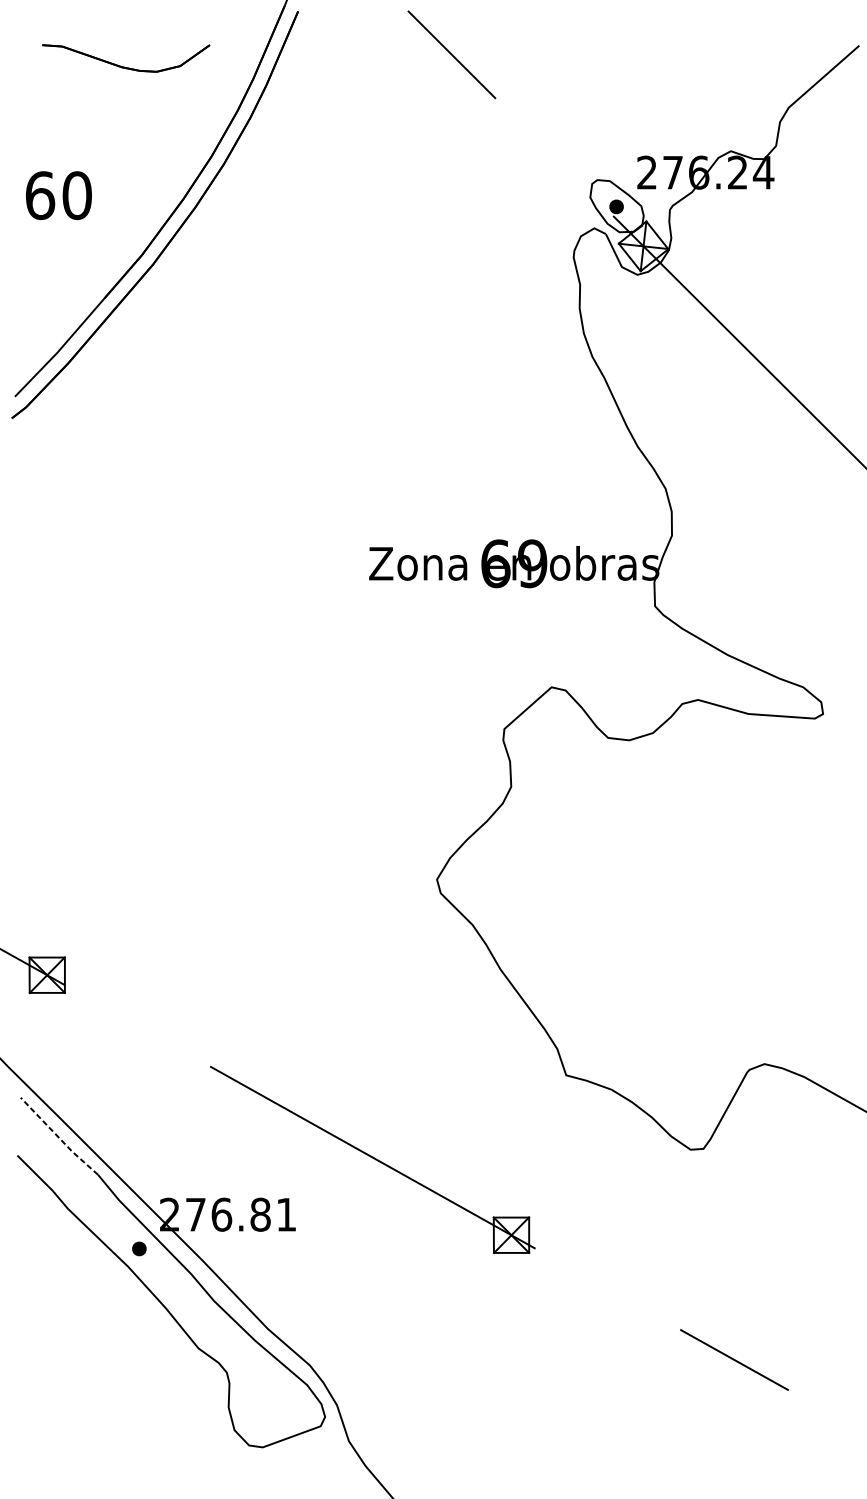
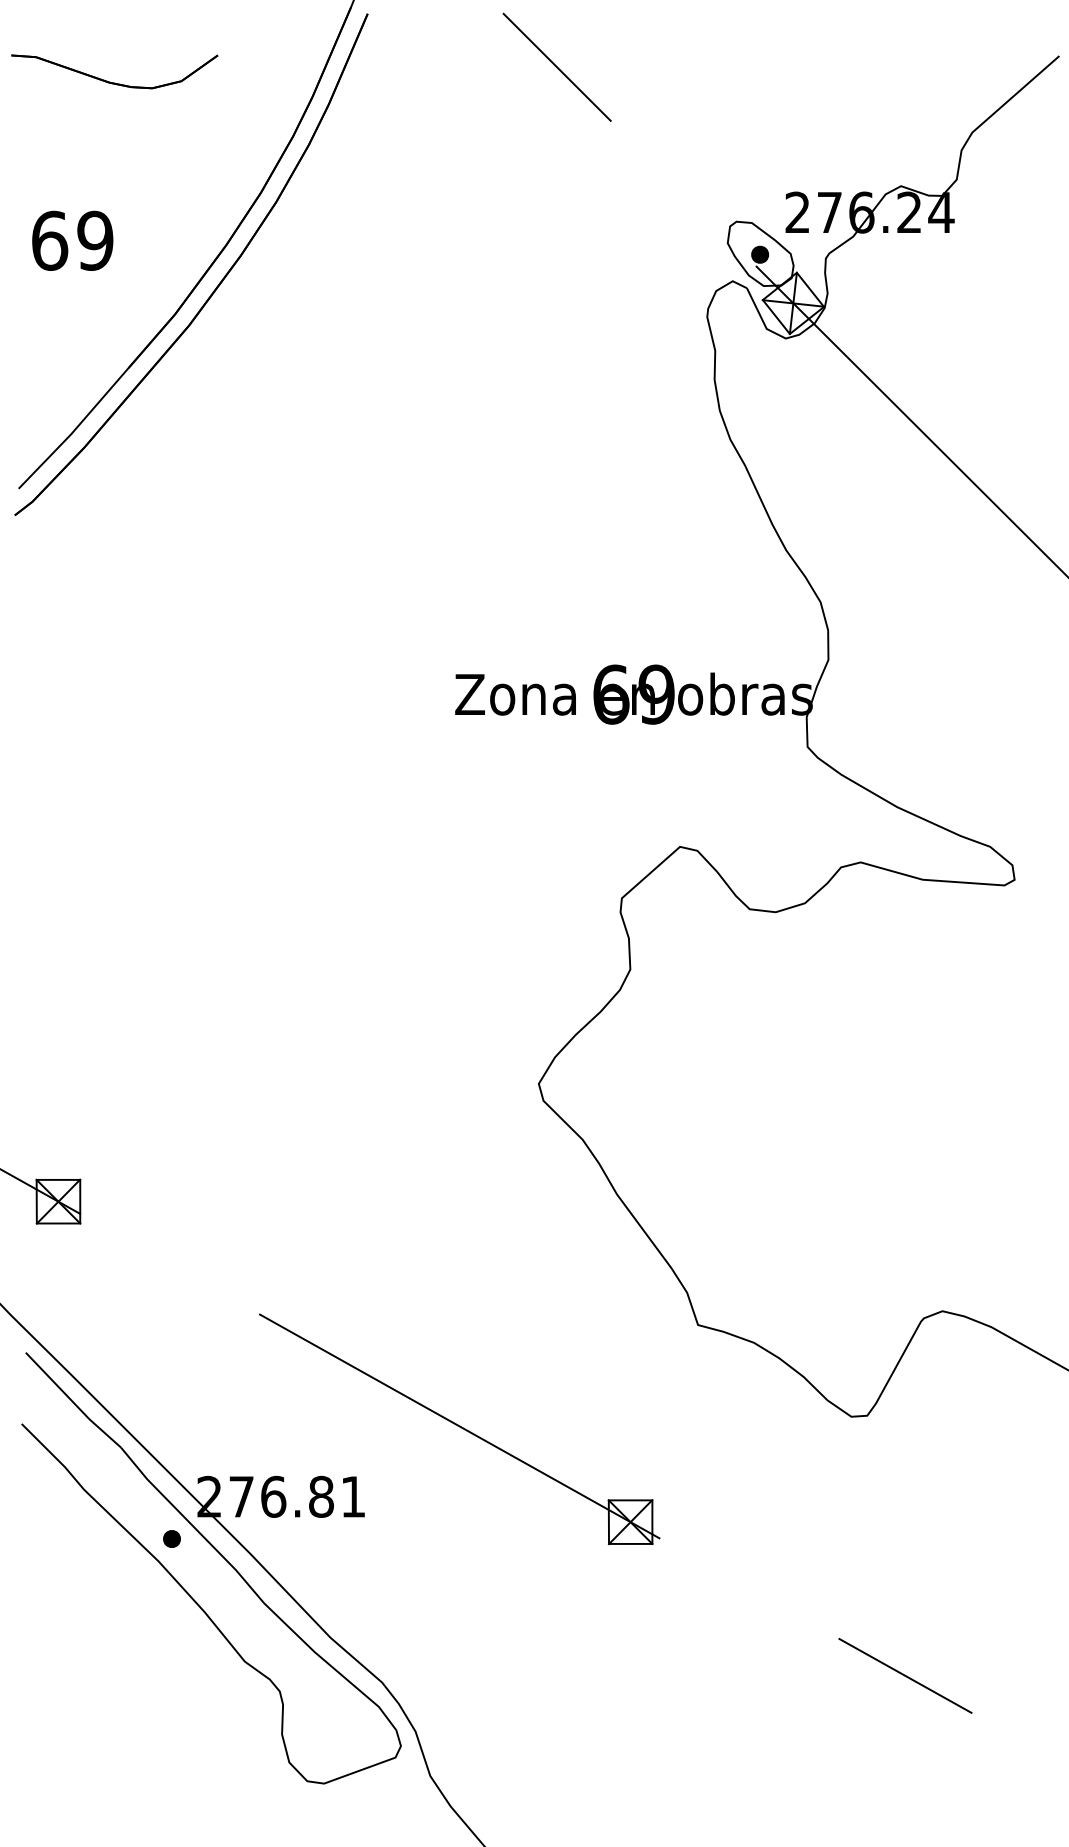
part: (122, 66) -> (110, 81), moved
text: (77, 195) -> (95, 240), 60 -> 69
line: (58, 1137) -> (72, 1401), dashed -> solid

